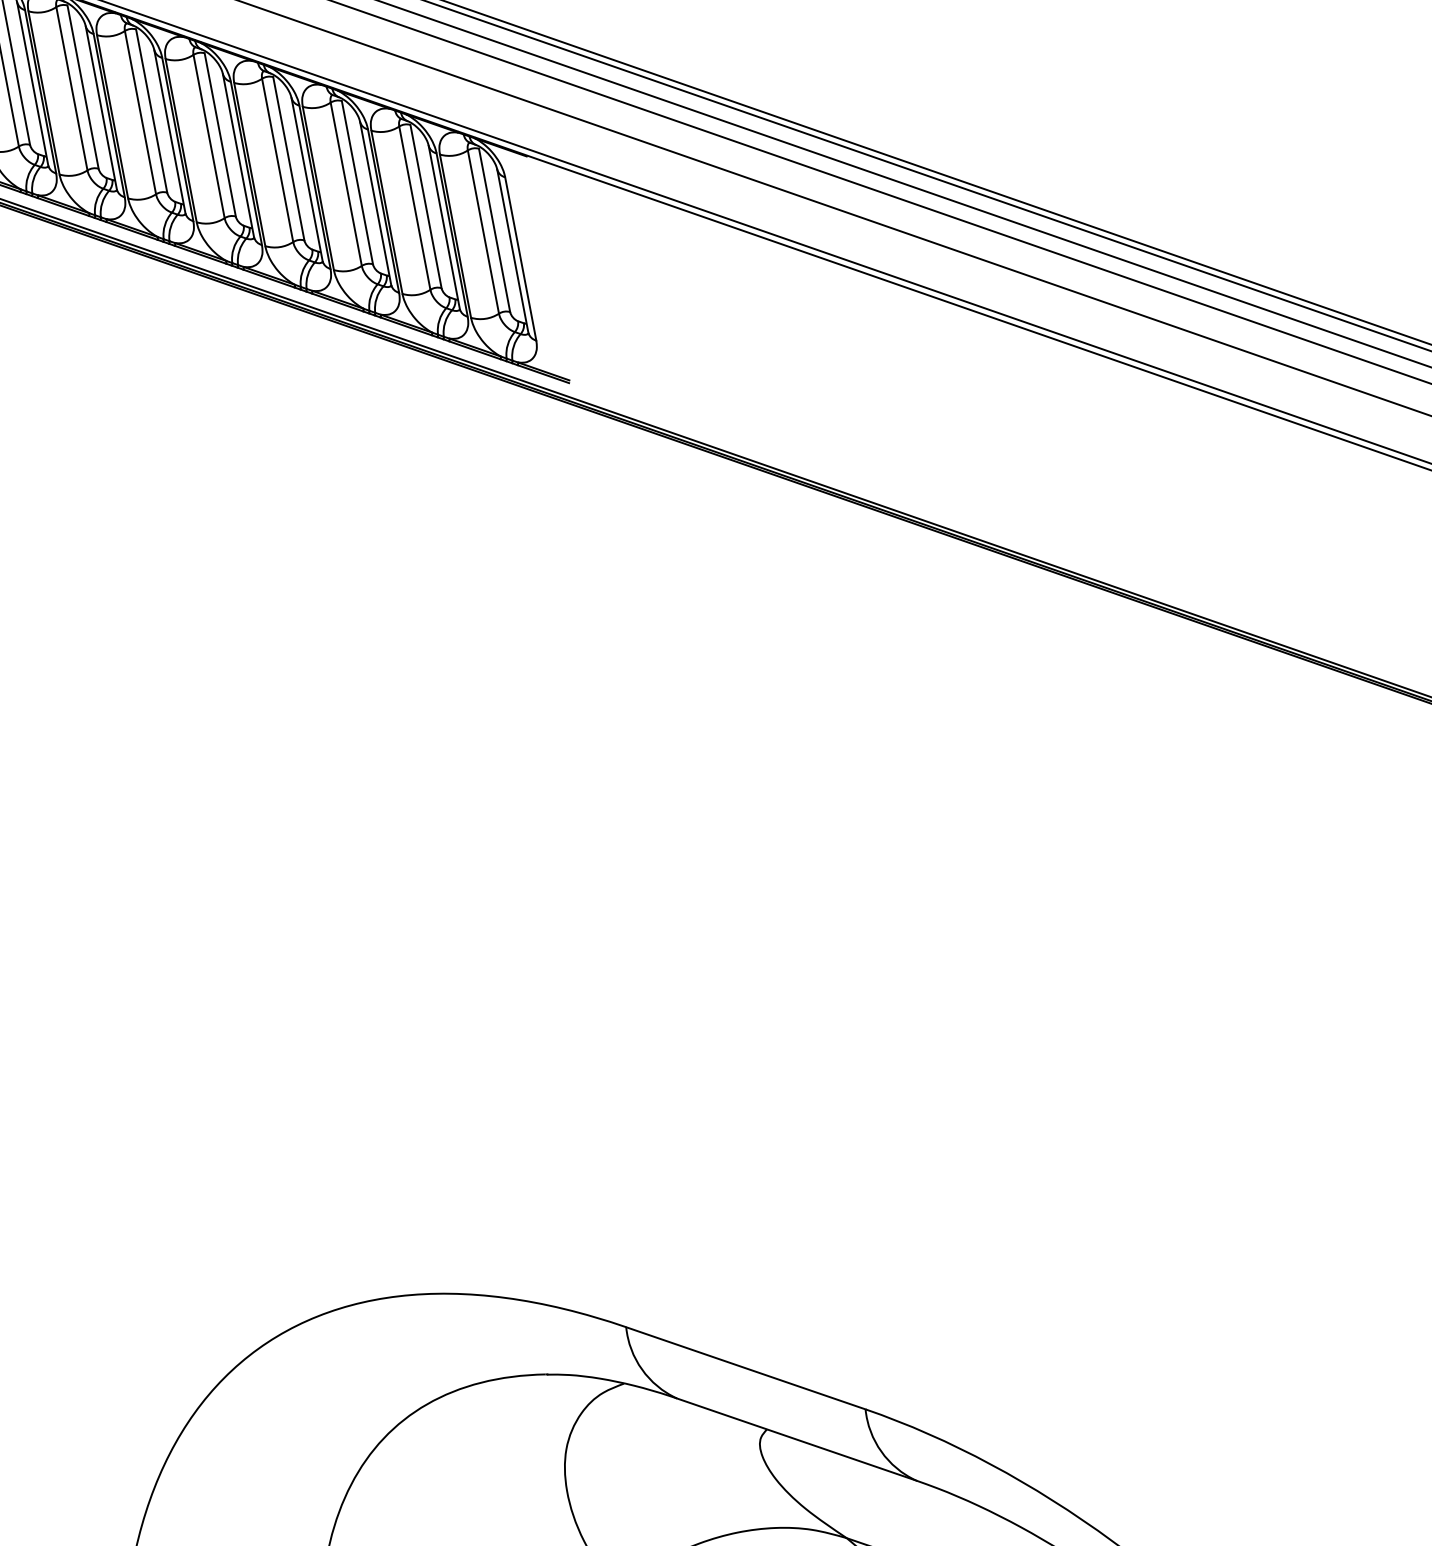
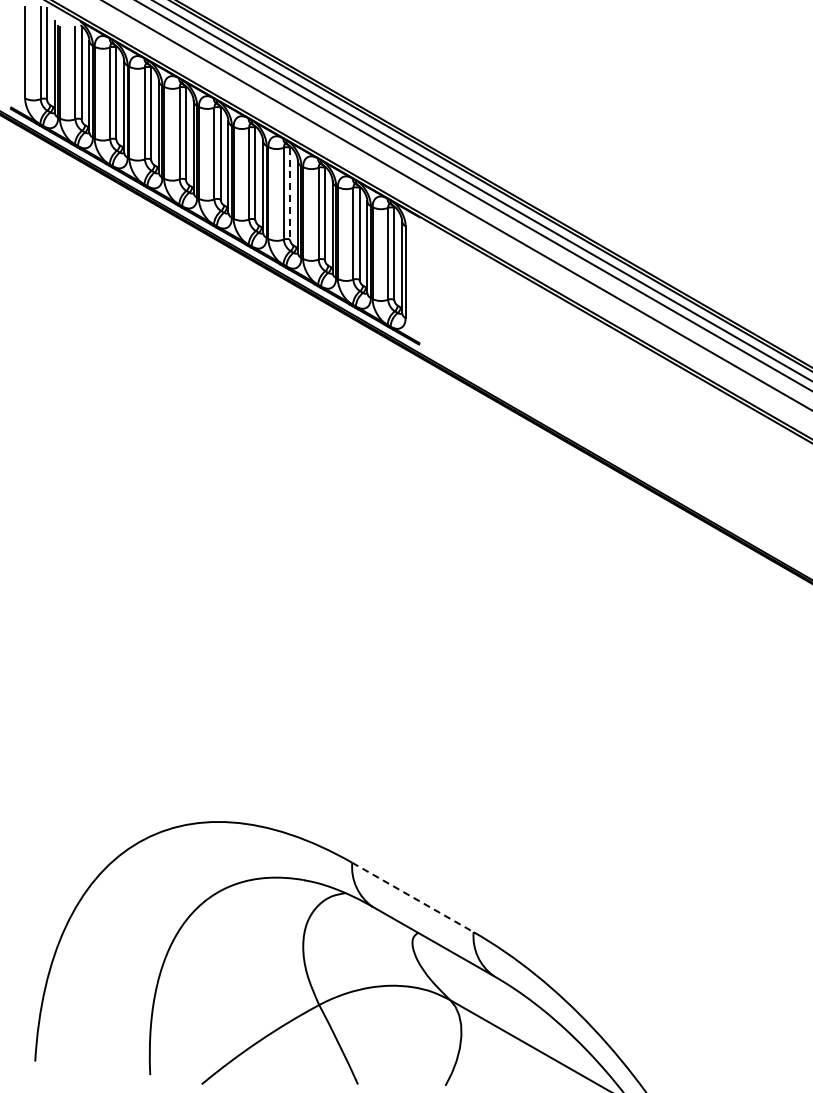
line: (289, 158) -> (290, 193), solid -> dashed
line: (745, 1368) -> (412, 897), solid -> dashed

